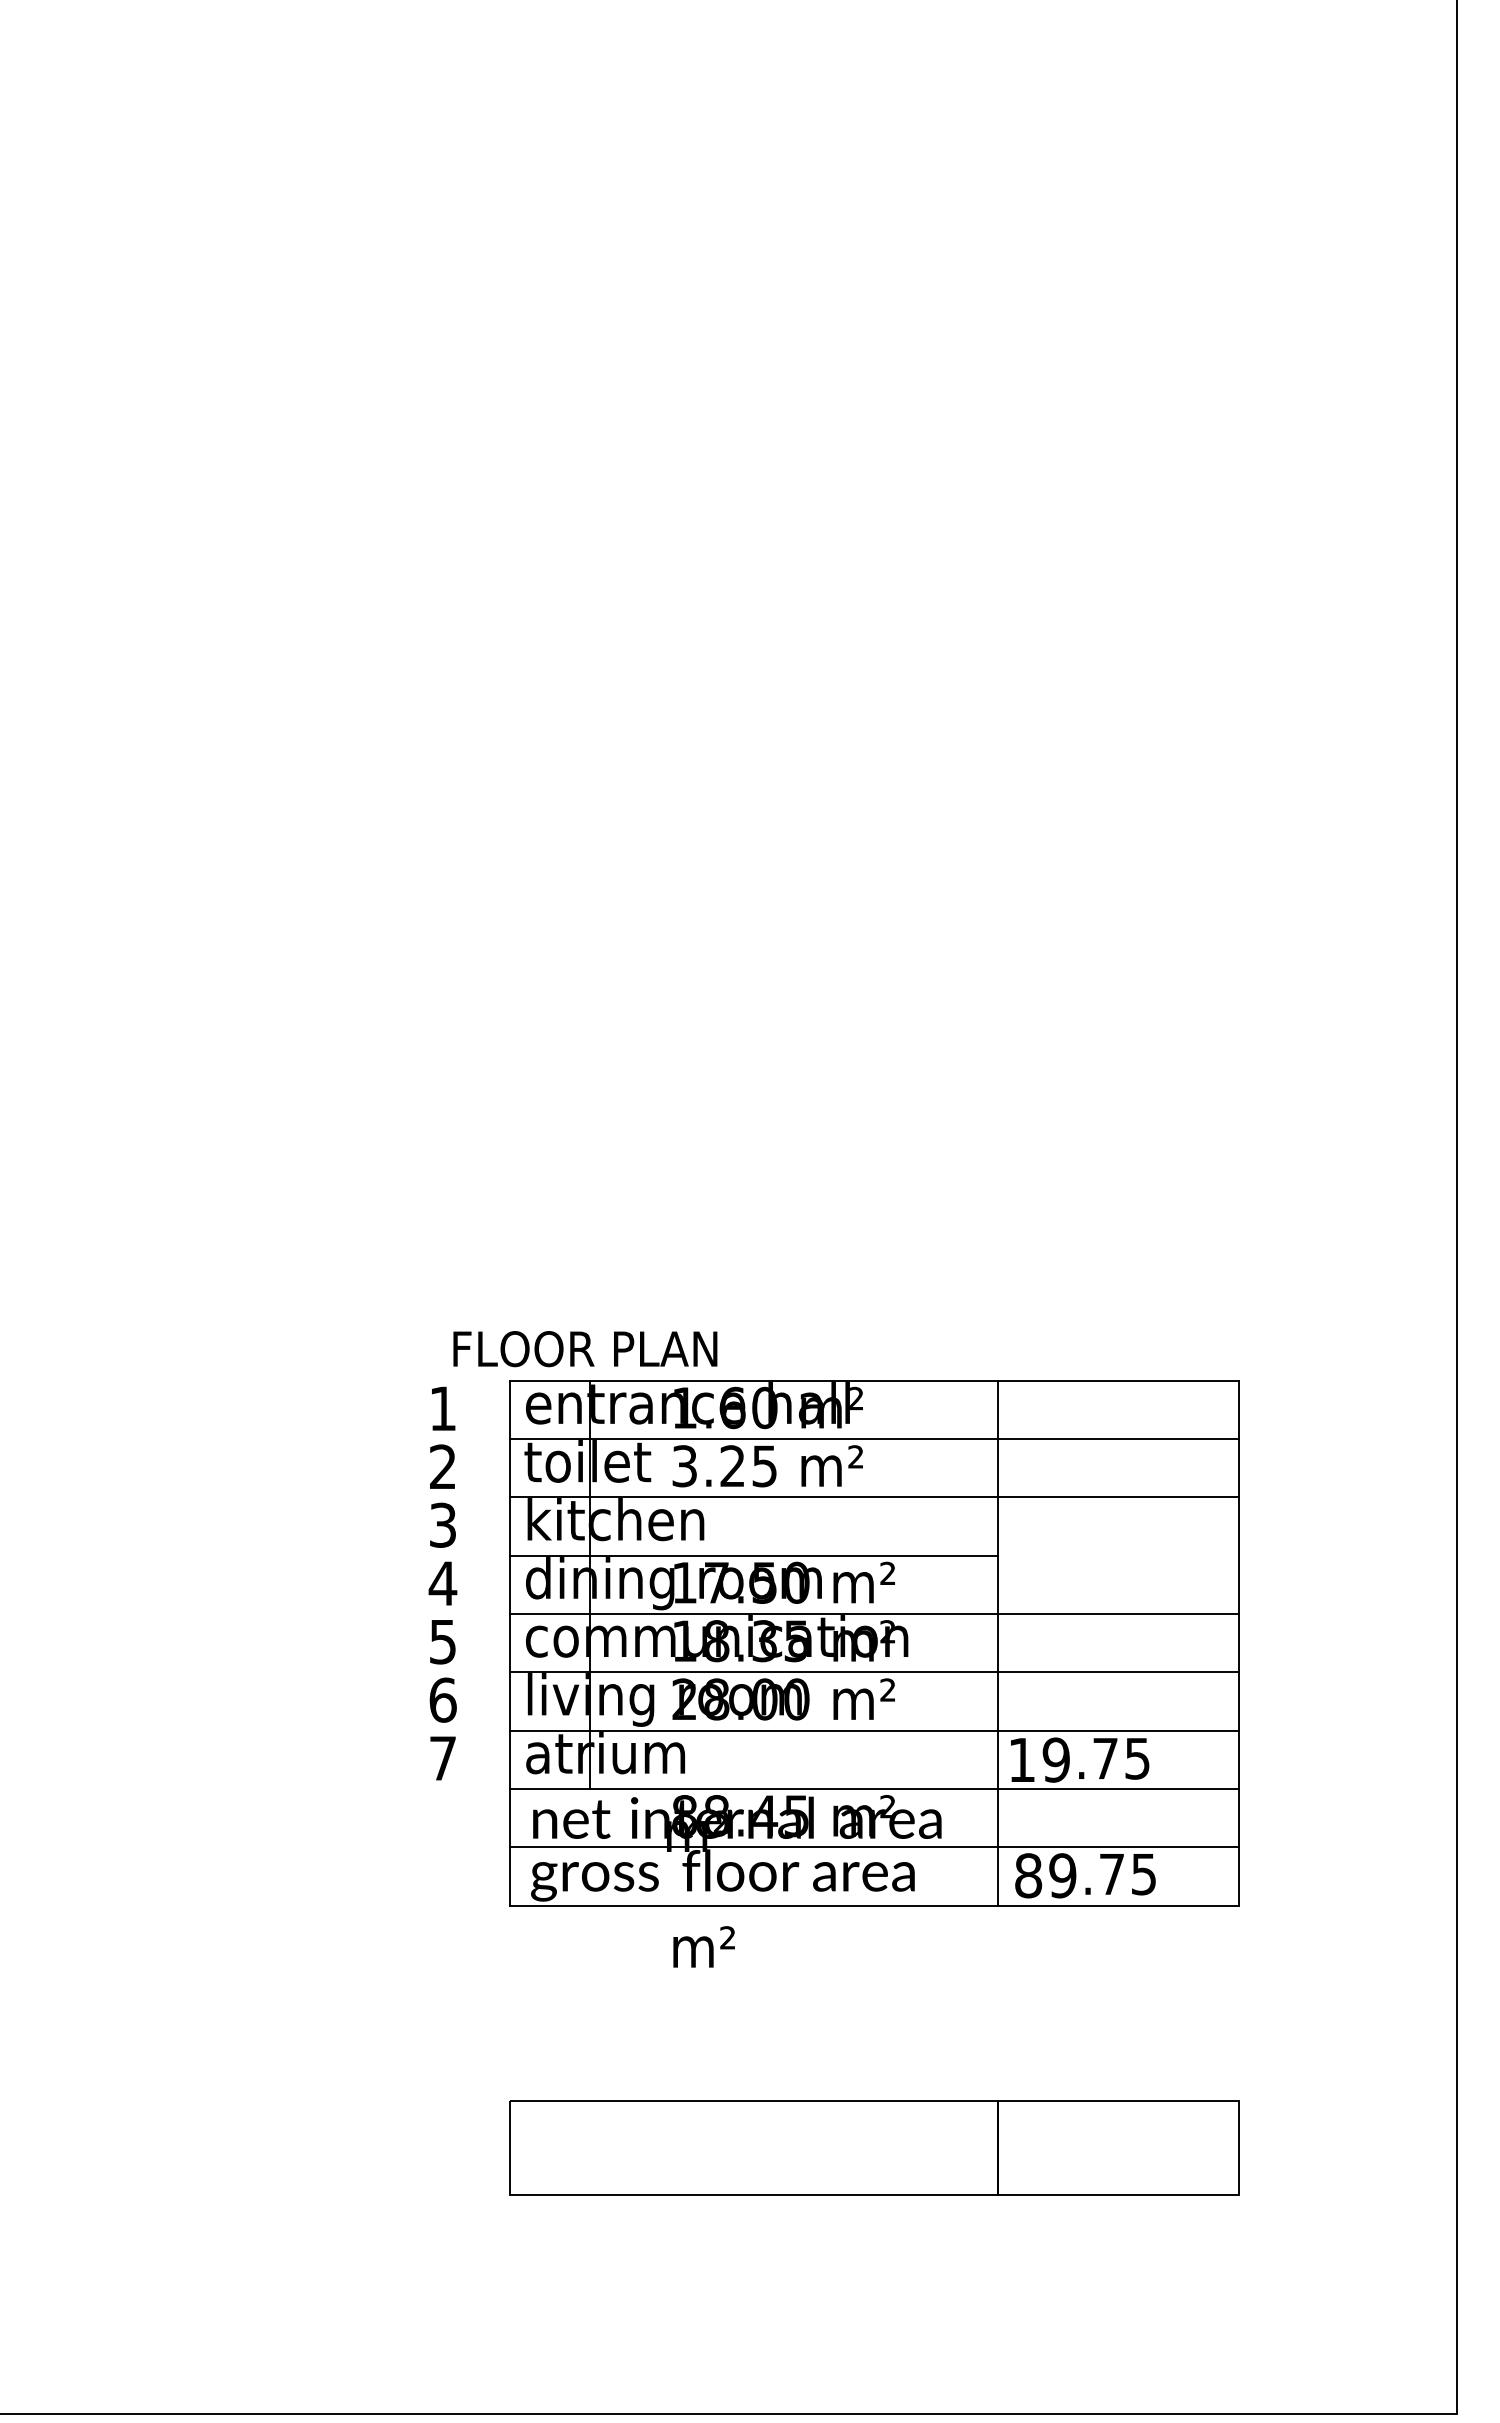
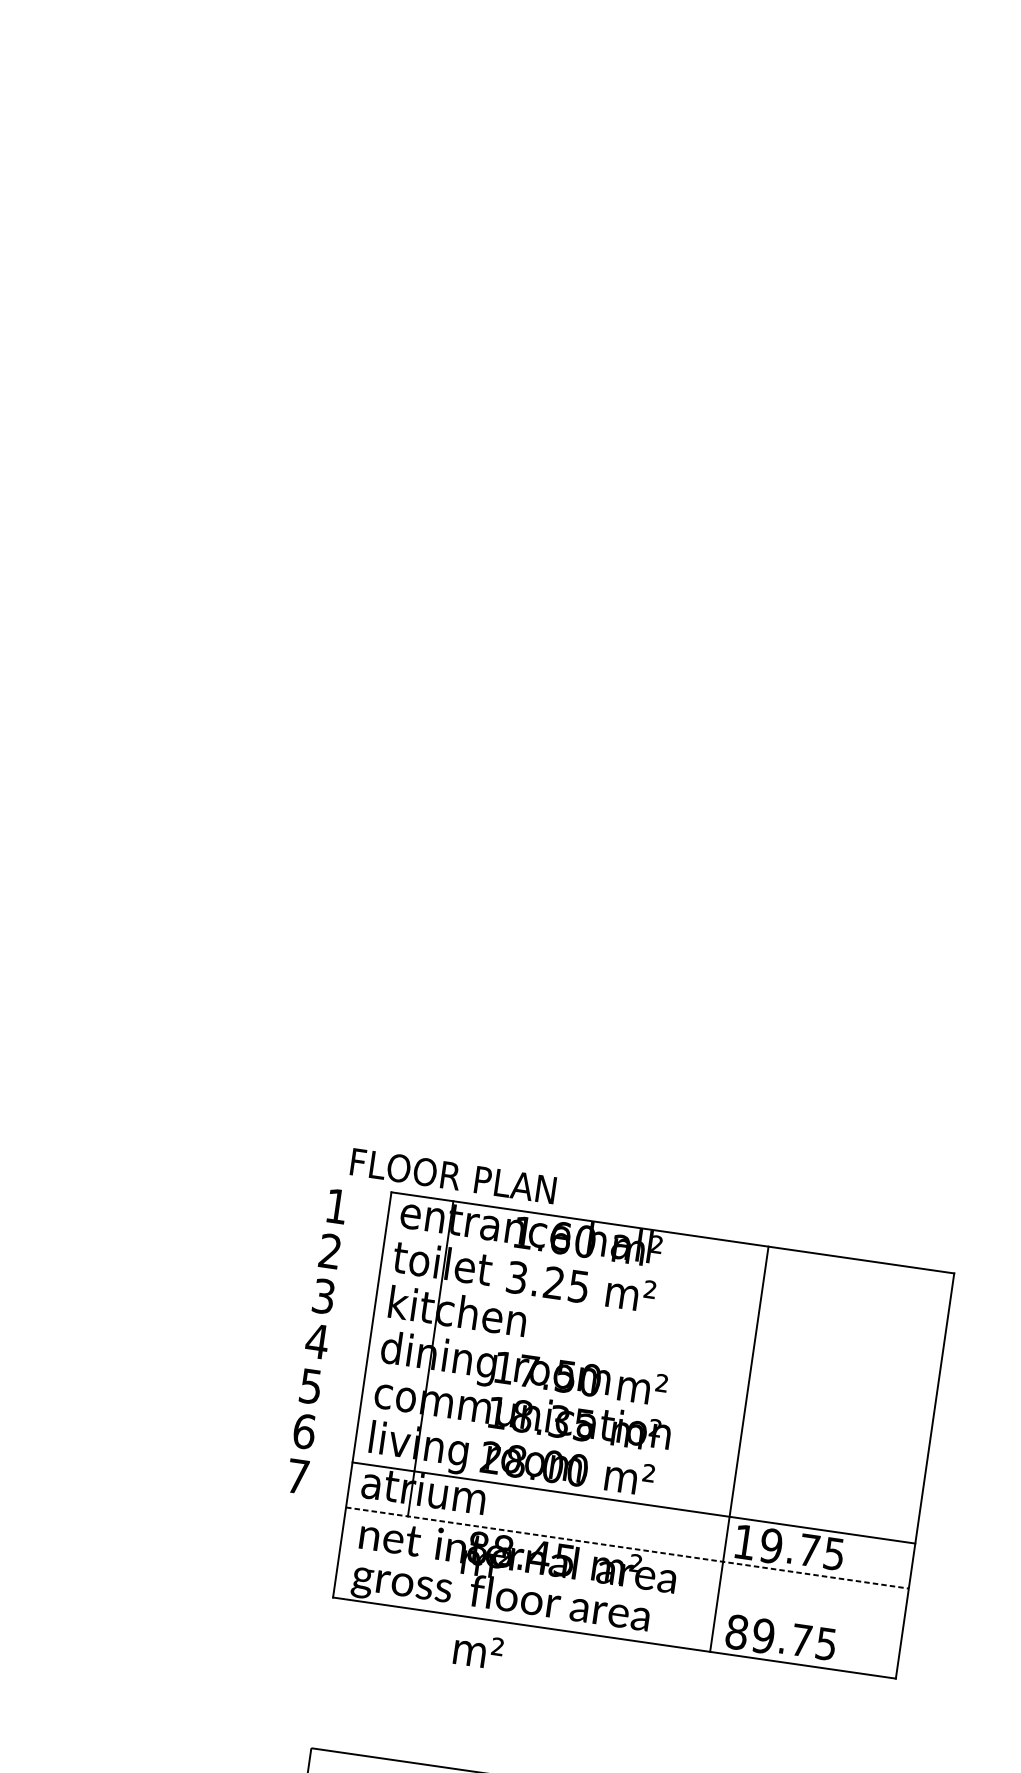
line: (873, 1439) -> (665, 1278), removed
line: (873, 1497) -> (659, 1322), removed
line: (753, 1555) -> (560, 1354), removed
line: (873, 1614) -> (646, 1413), removed
line: (873, 1672) -> (639, 1458), removed
line: (874, 1788) -> (627, 1547), solid -> dashed
line: (873, 1847) -> (620, 1593), removed

